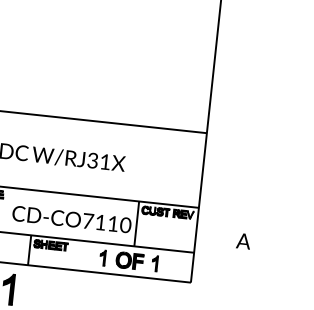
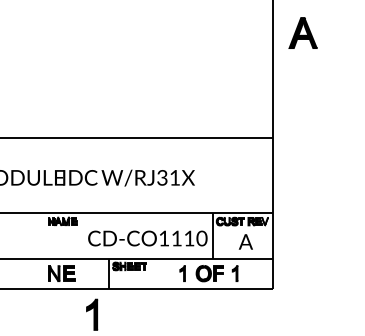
part: (247, 31) -> (302, 32), added
text: (88, 221) -> (164, 238), CD-CO7110 -> CD-CO1110
text: (243, 240) -> (245, 241), moved

